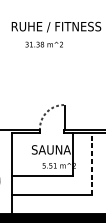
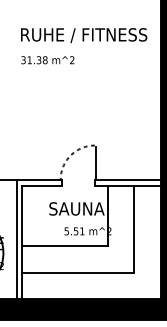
text: (44, 44) -> (47, 60), moved
line: (92, 164) -> (134, 229), dashed -> solid
line: (8, 171) -> (16, 239), added

